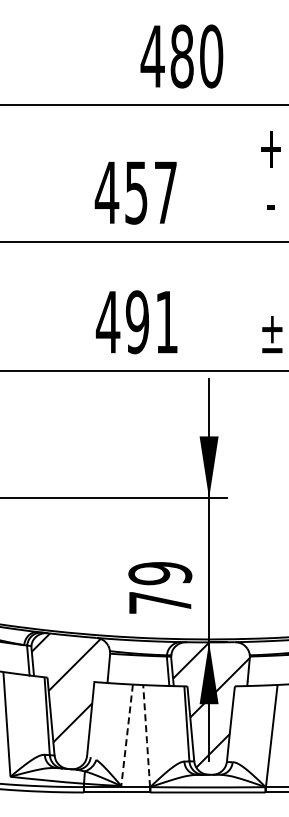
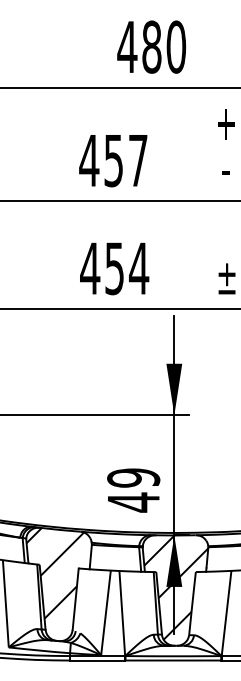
text: (151, 321) -> (126, 267), 491 -> 454
text: (160, 602) -> (133, 502), 79 -> 49
line: (127, 736) -> (106, 613), dashed -> solid
line: (146, 737) -> (122, 614), dashed -> solid

